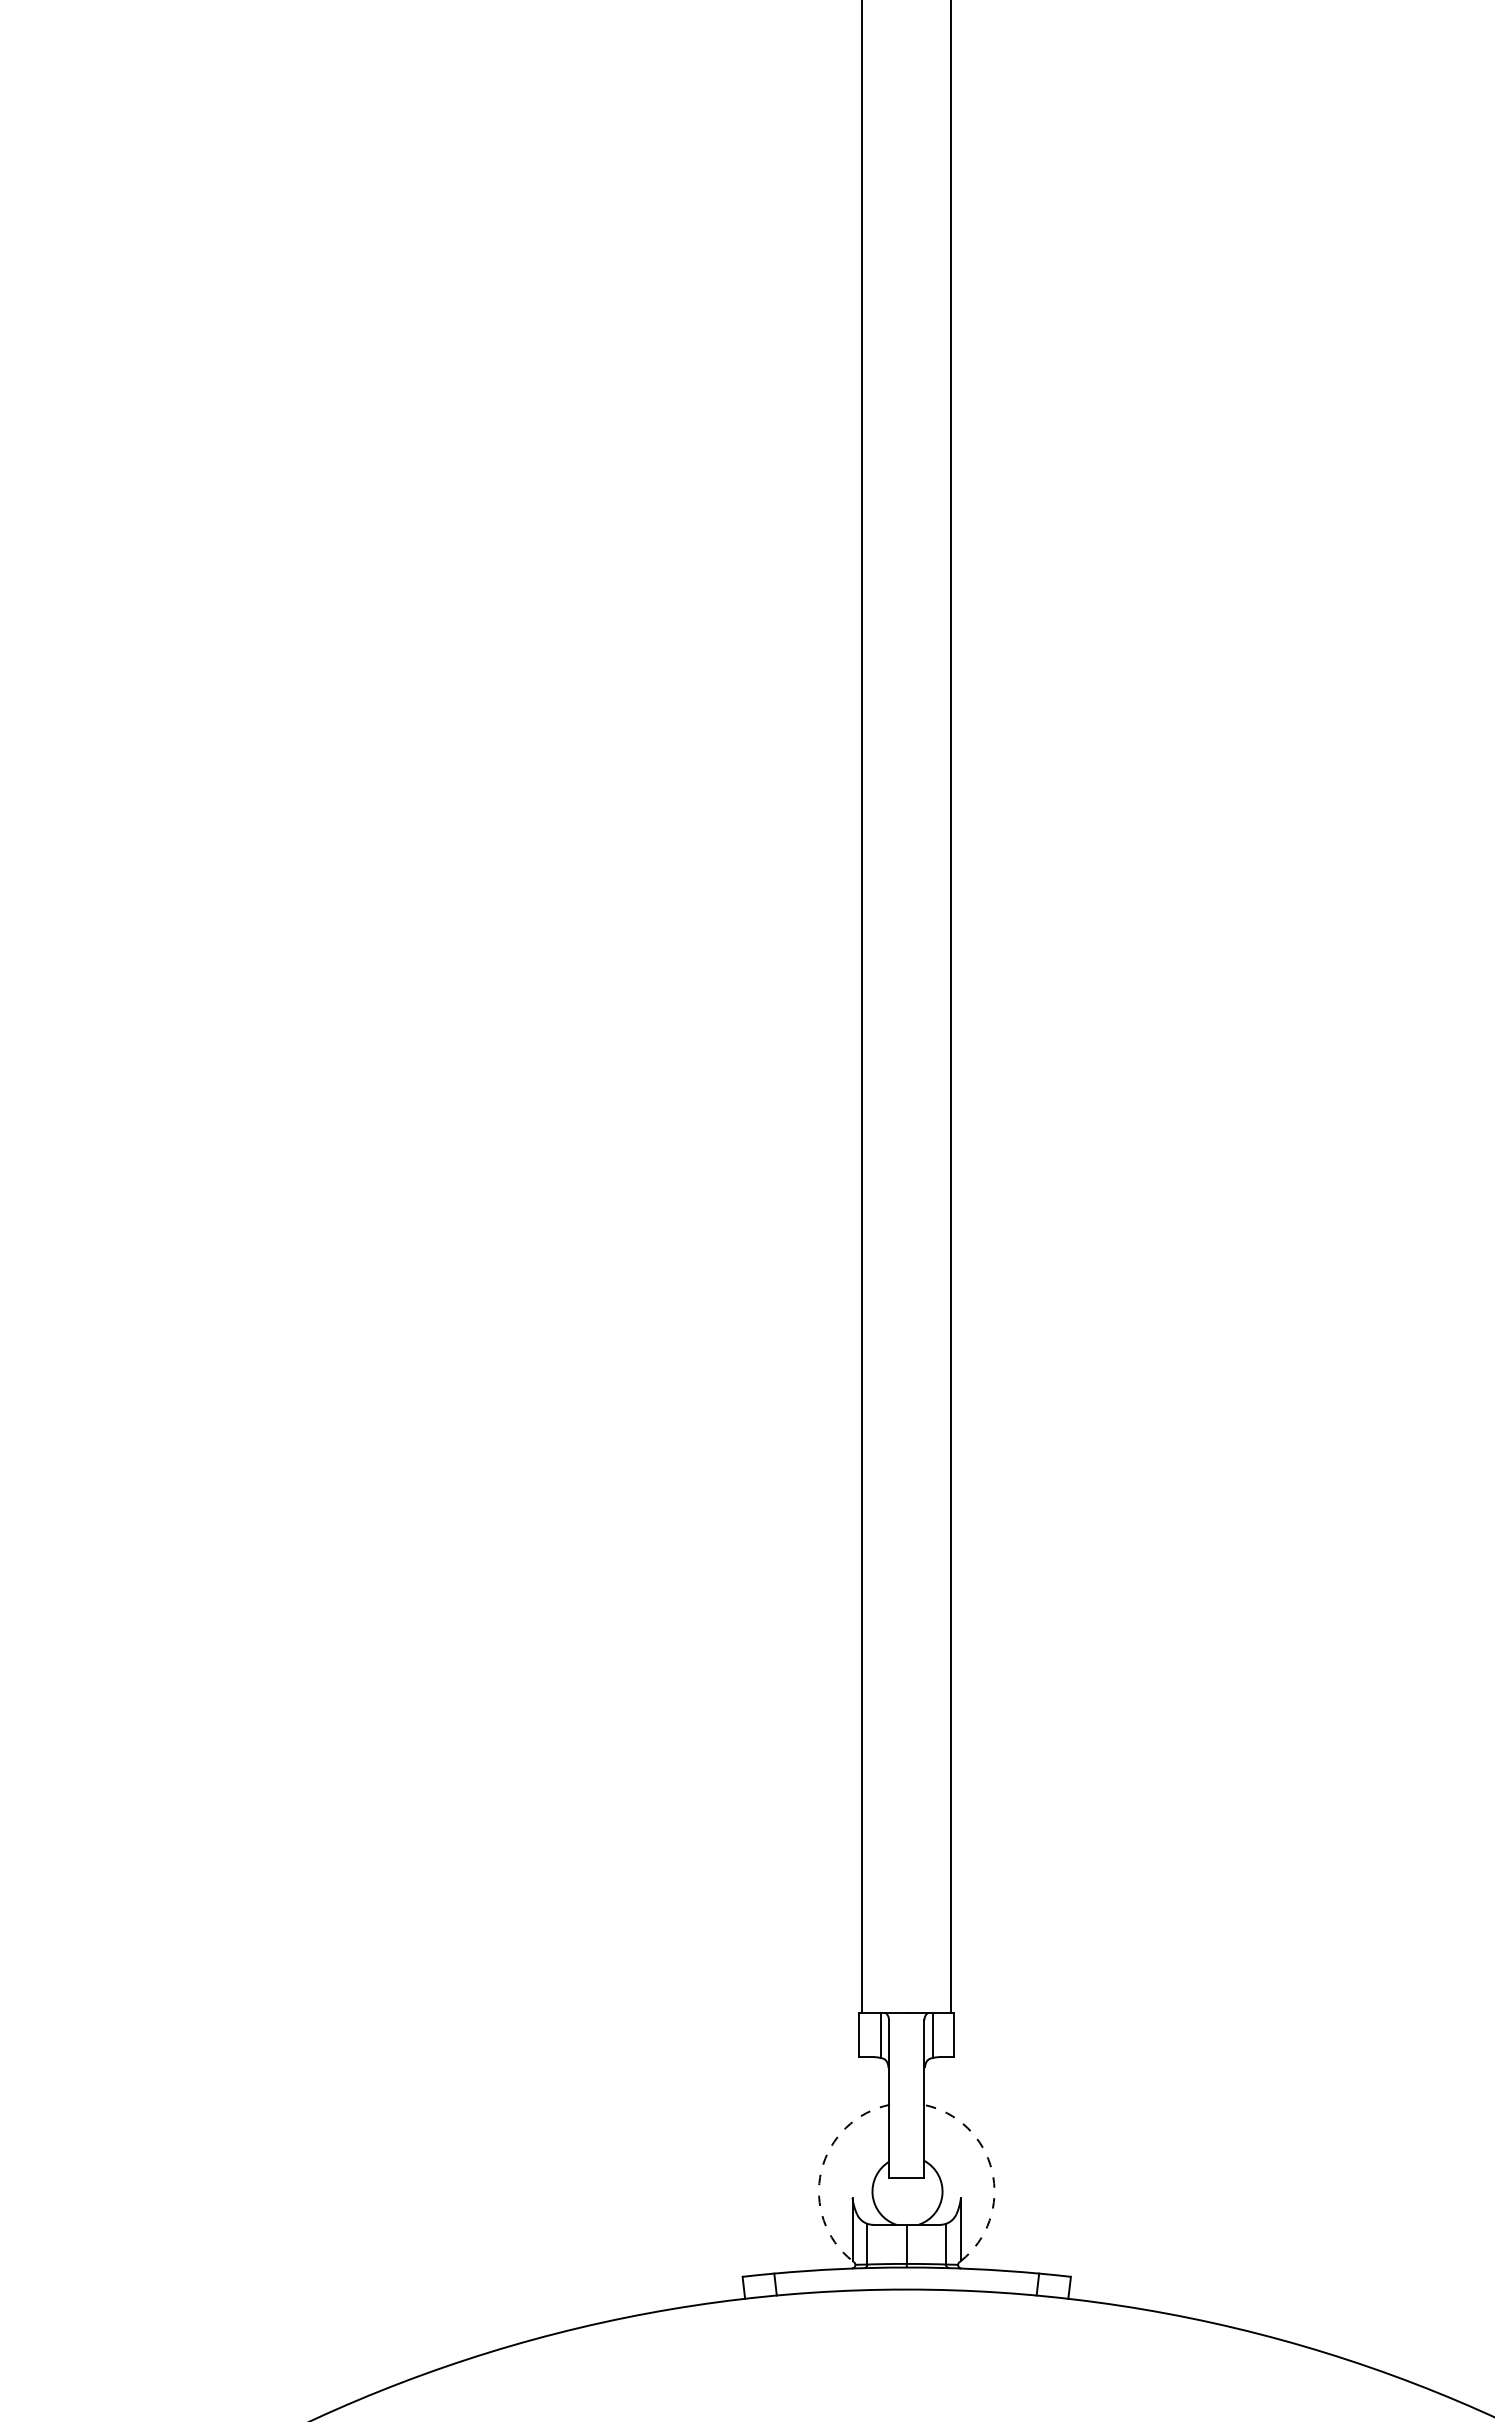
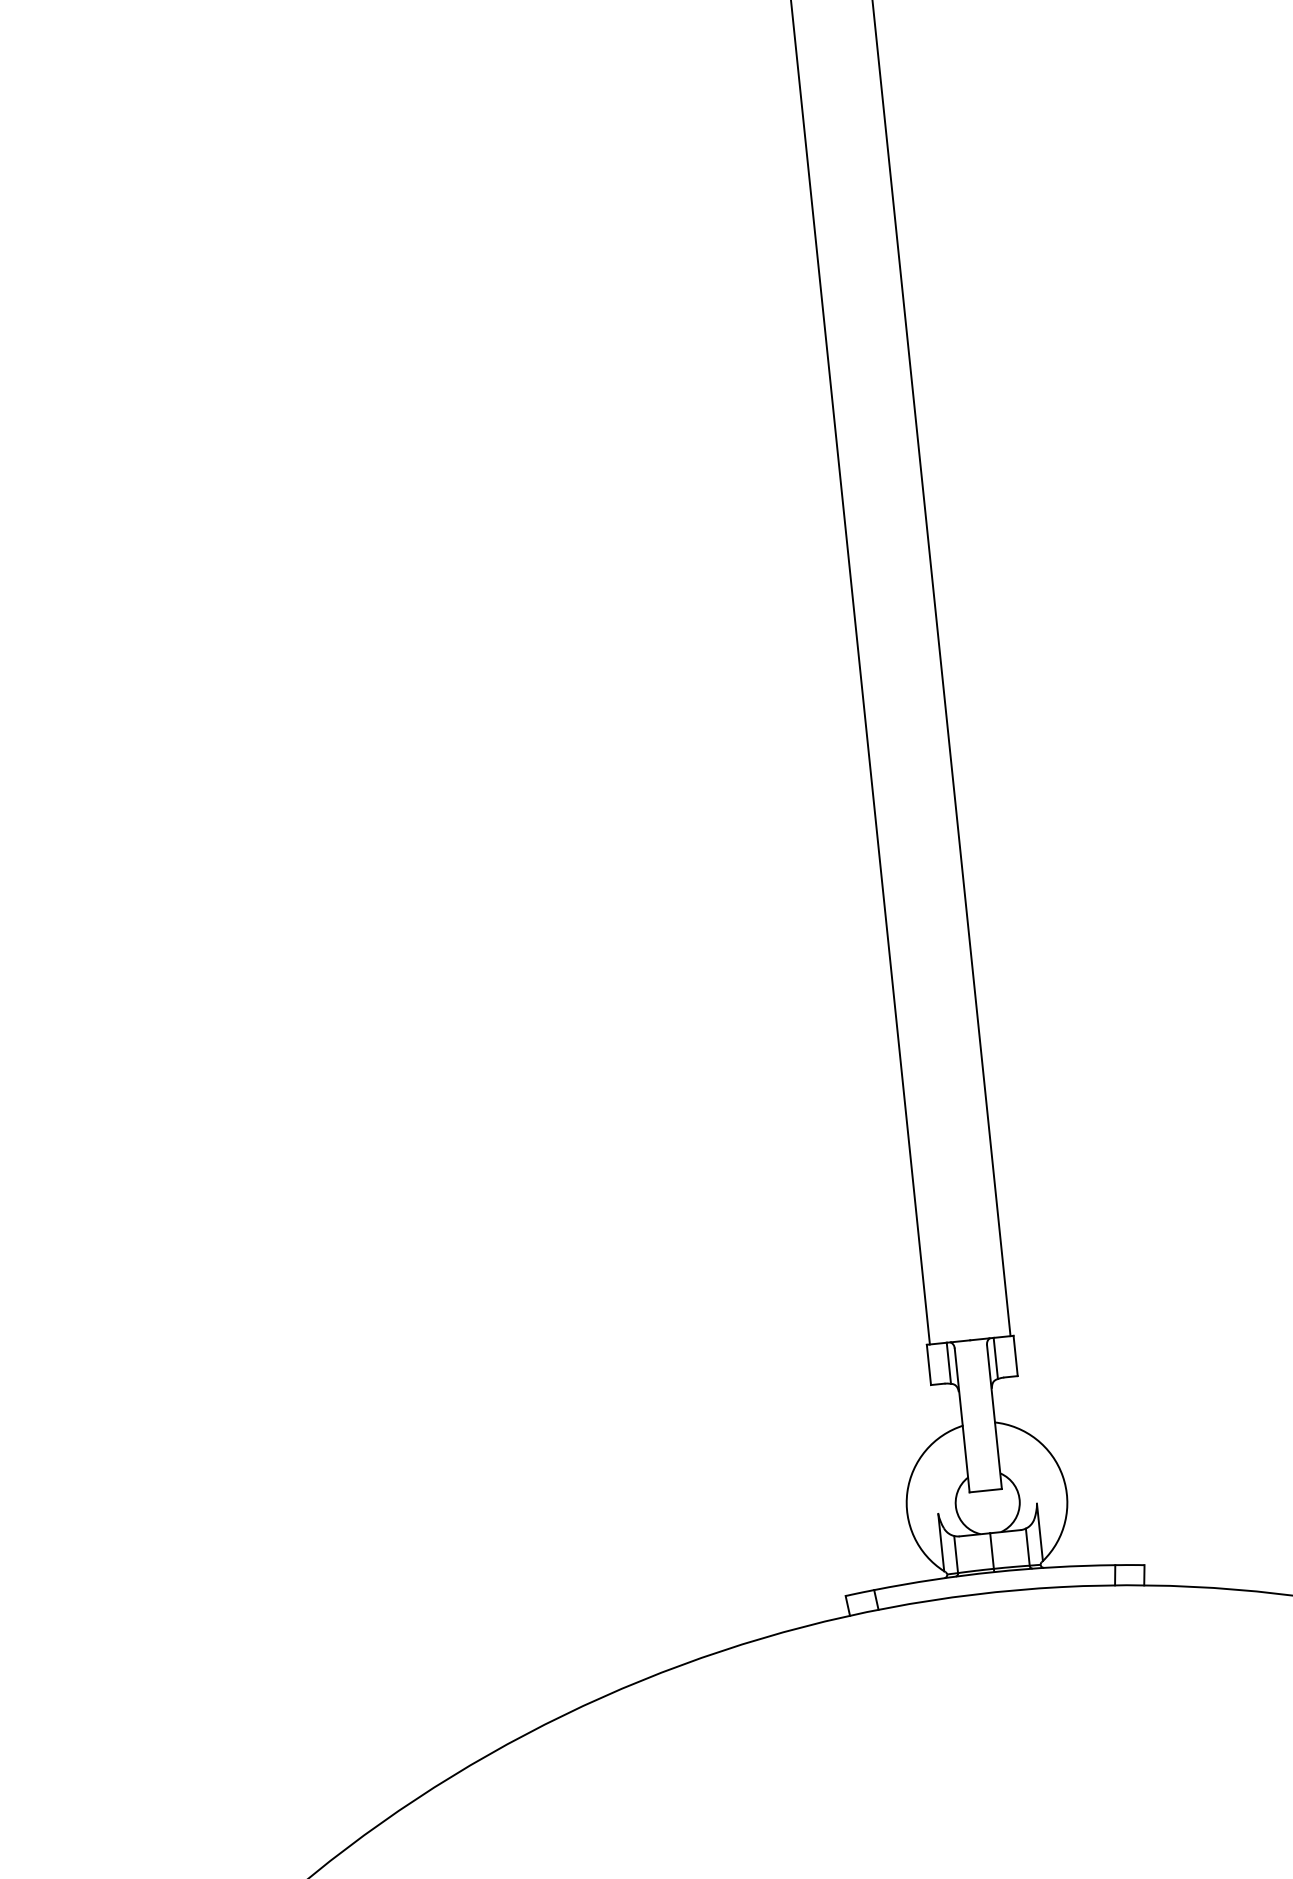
arc: (821, 2170) -> (907, 1491), dashed -> solid
arc: (992, 2171) -> (1063, 1476), dashed -> solid

